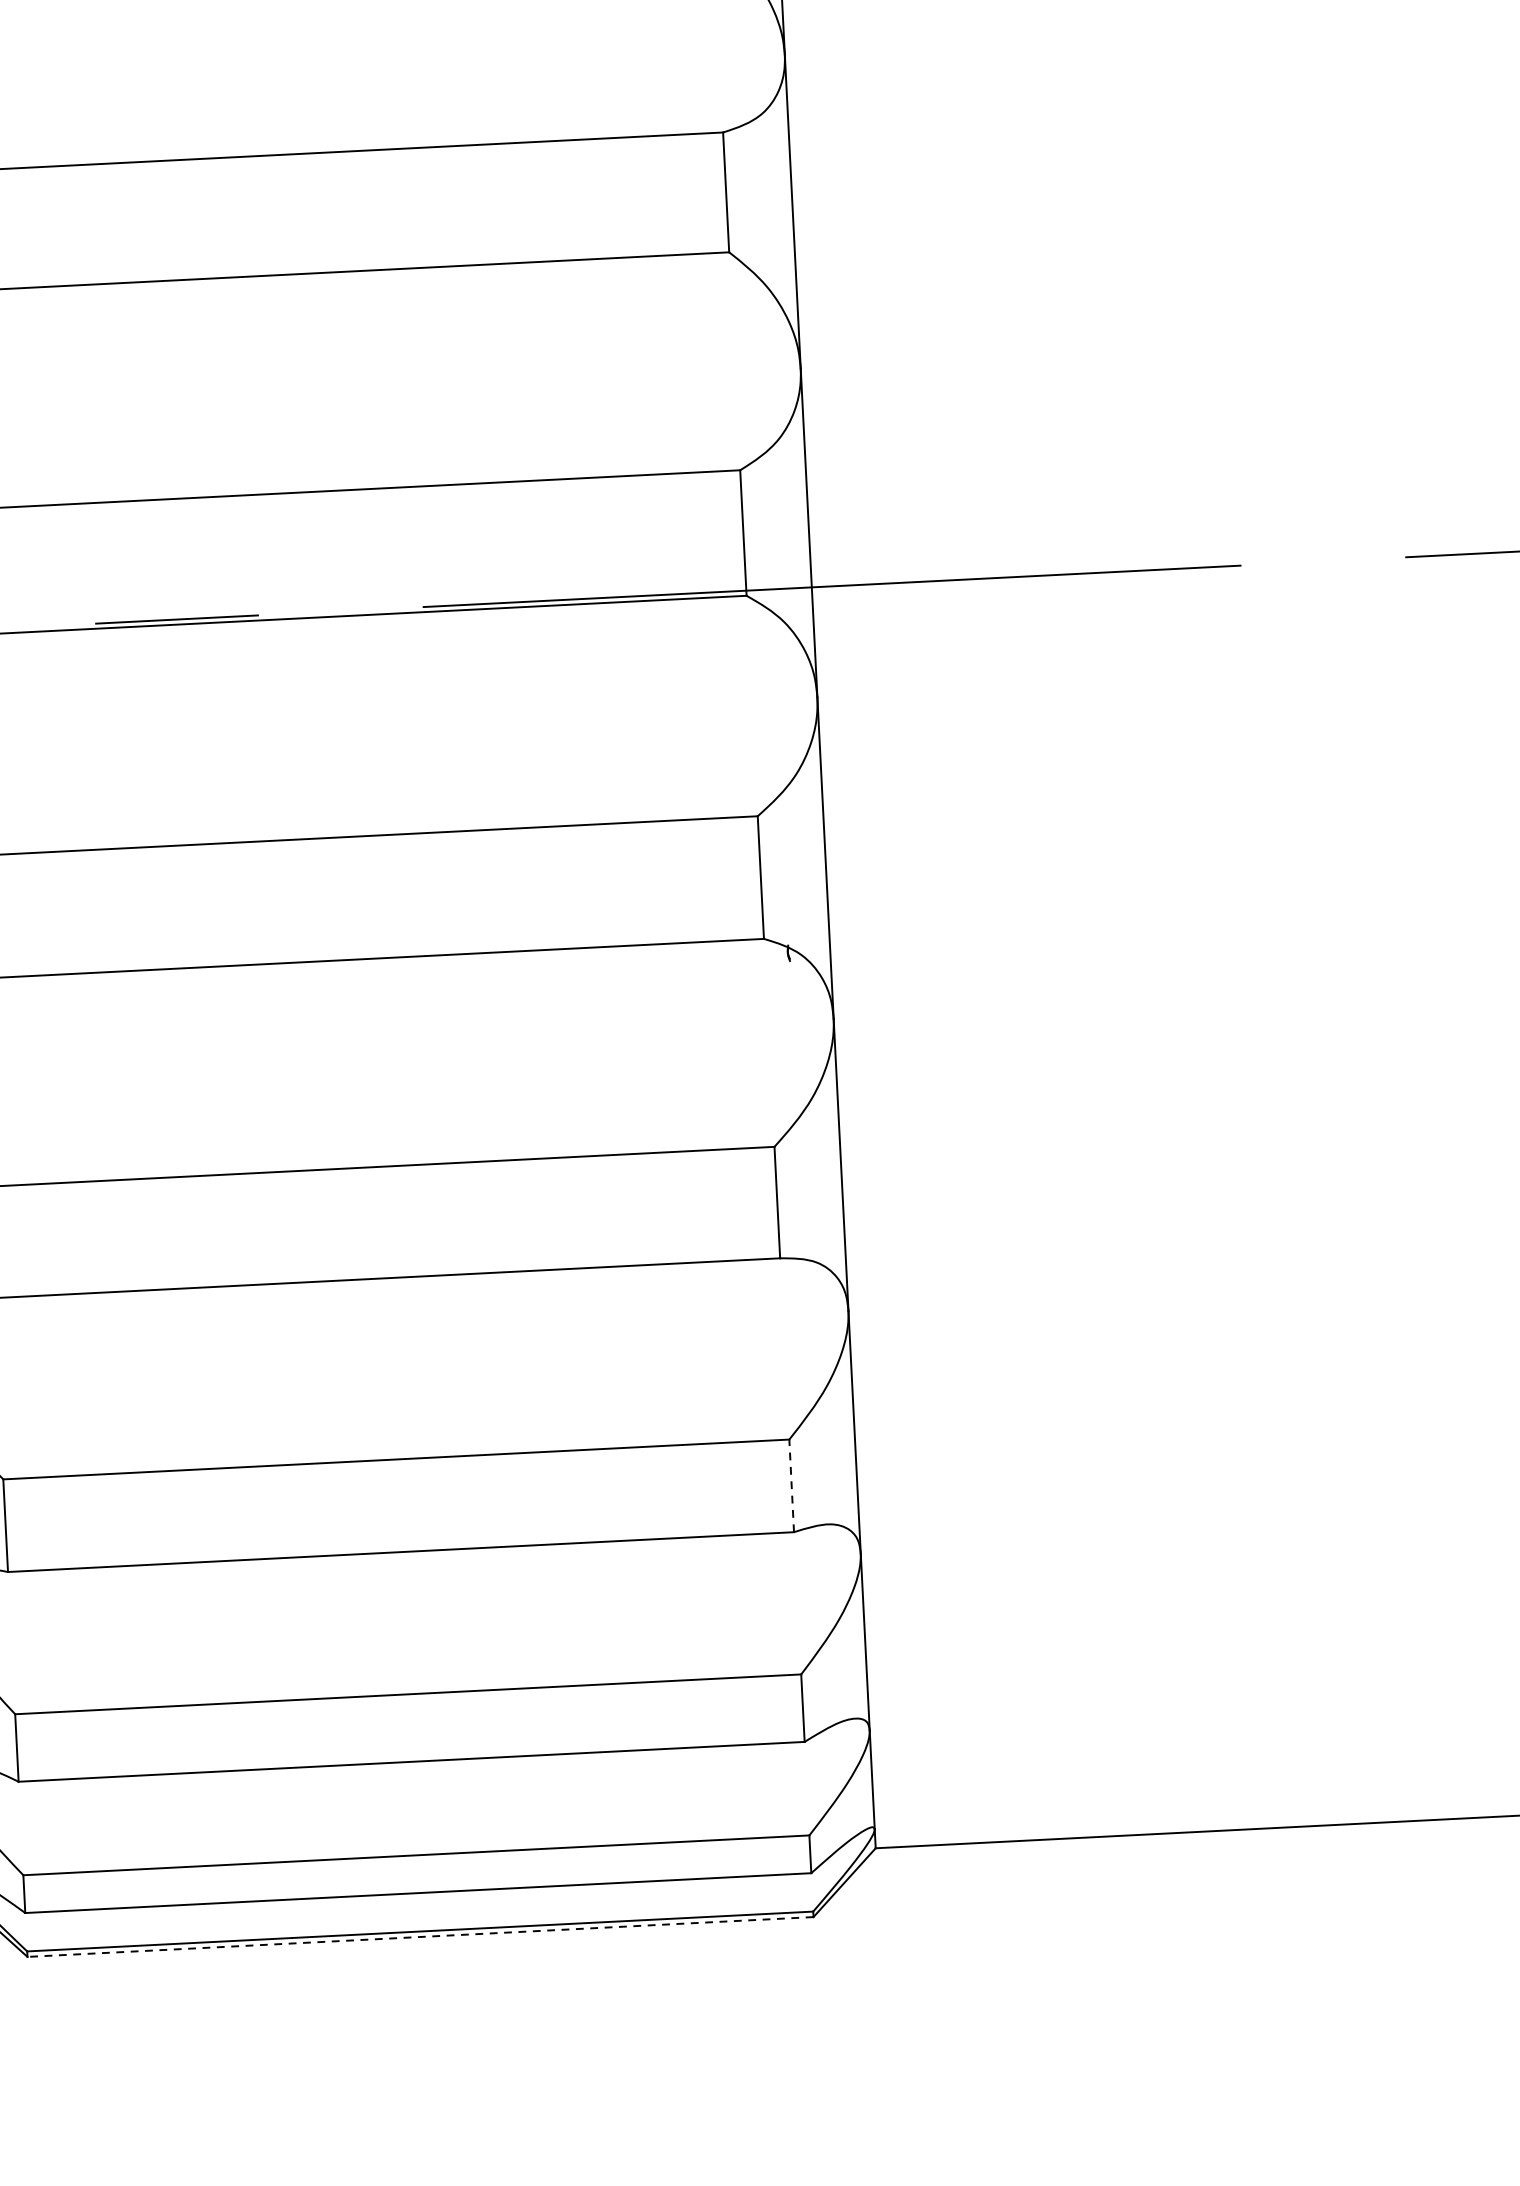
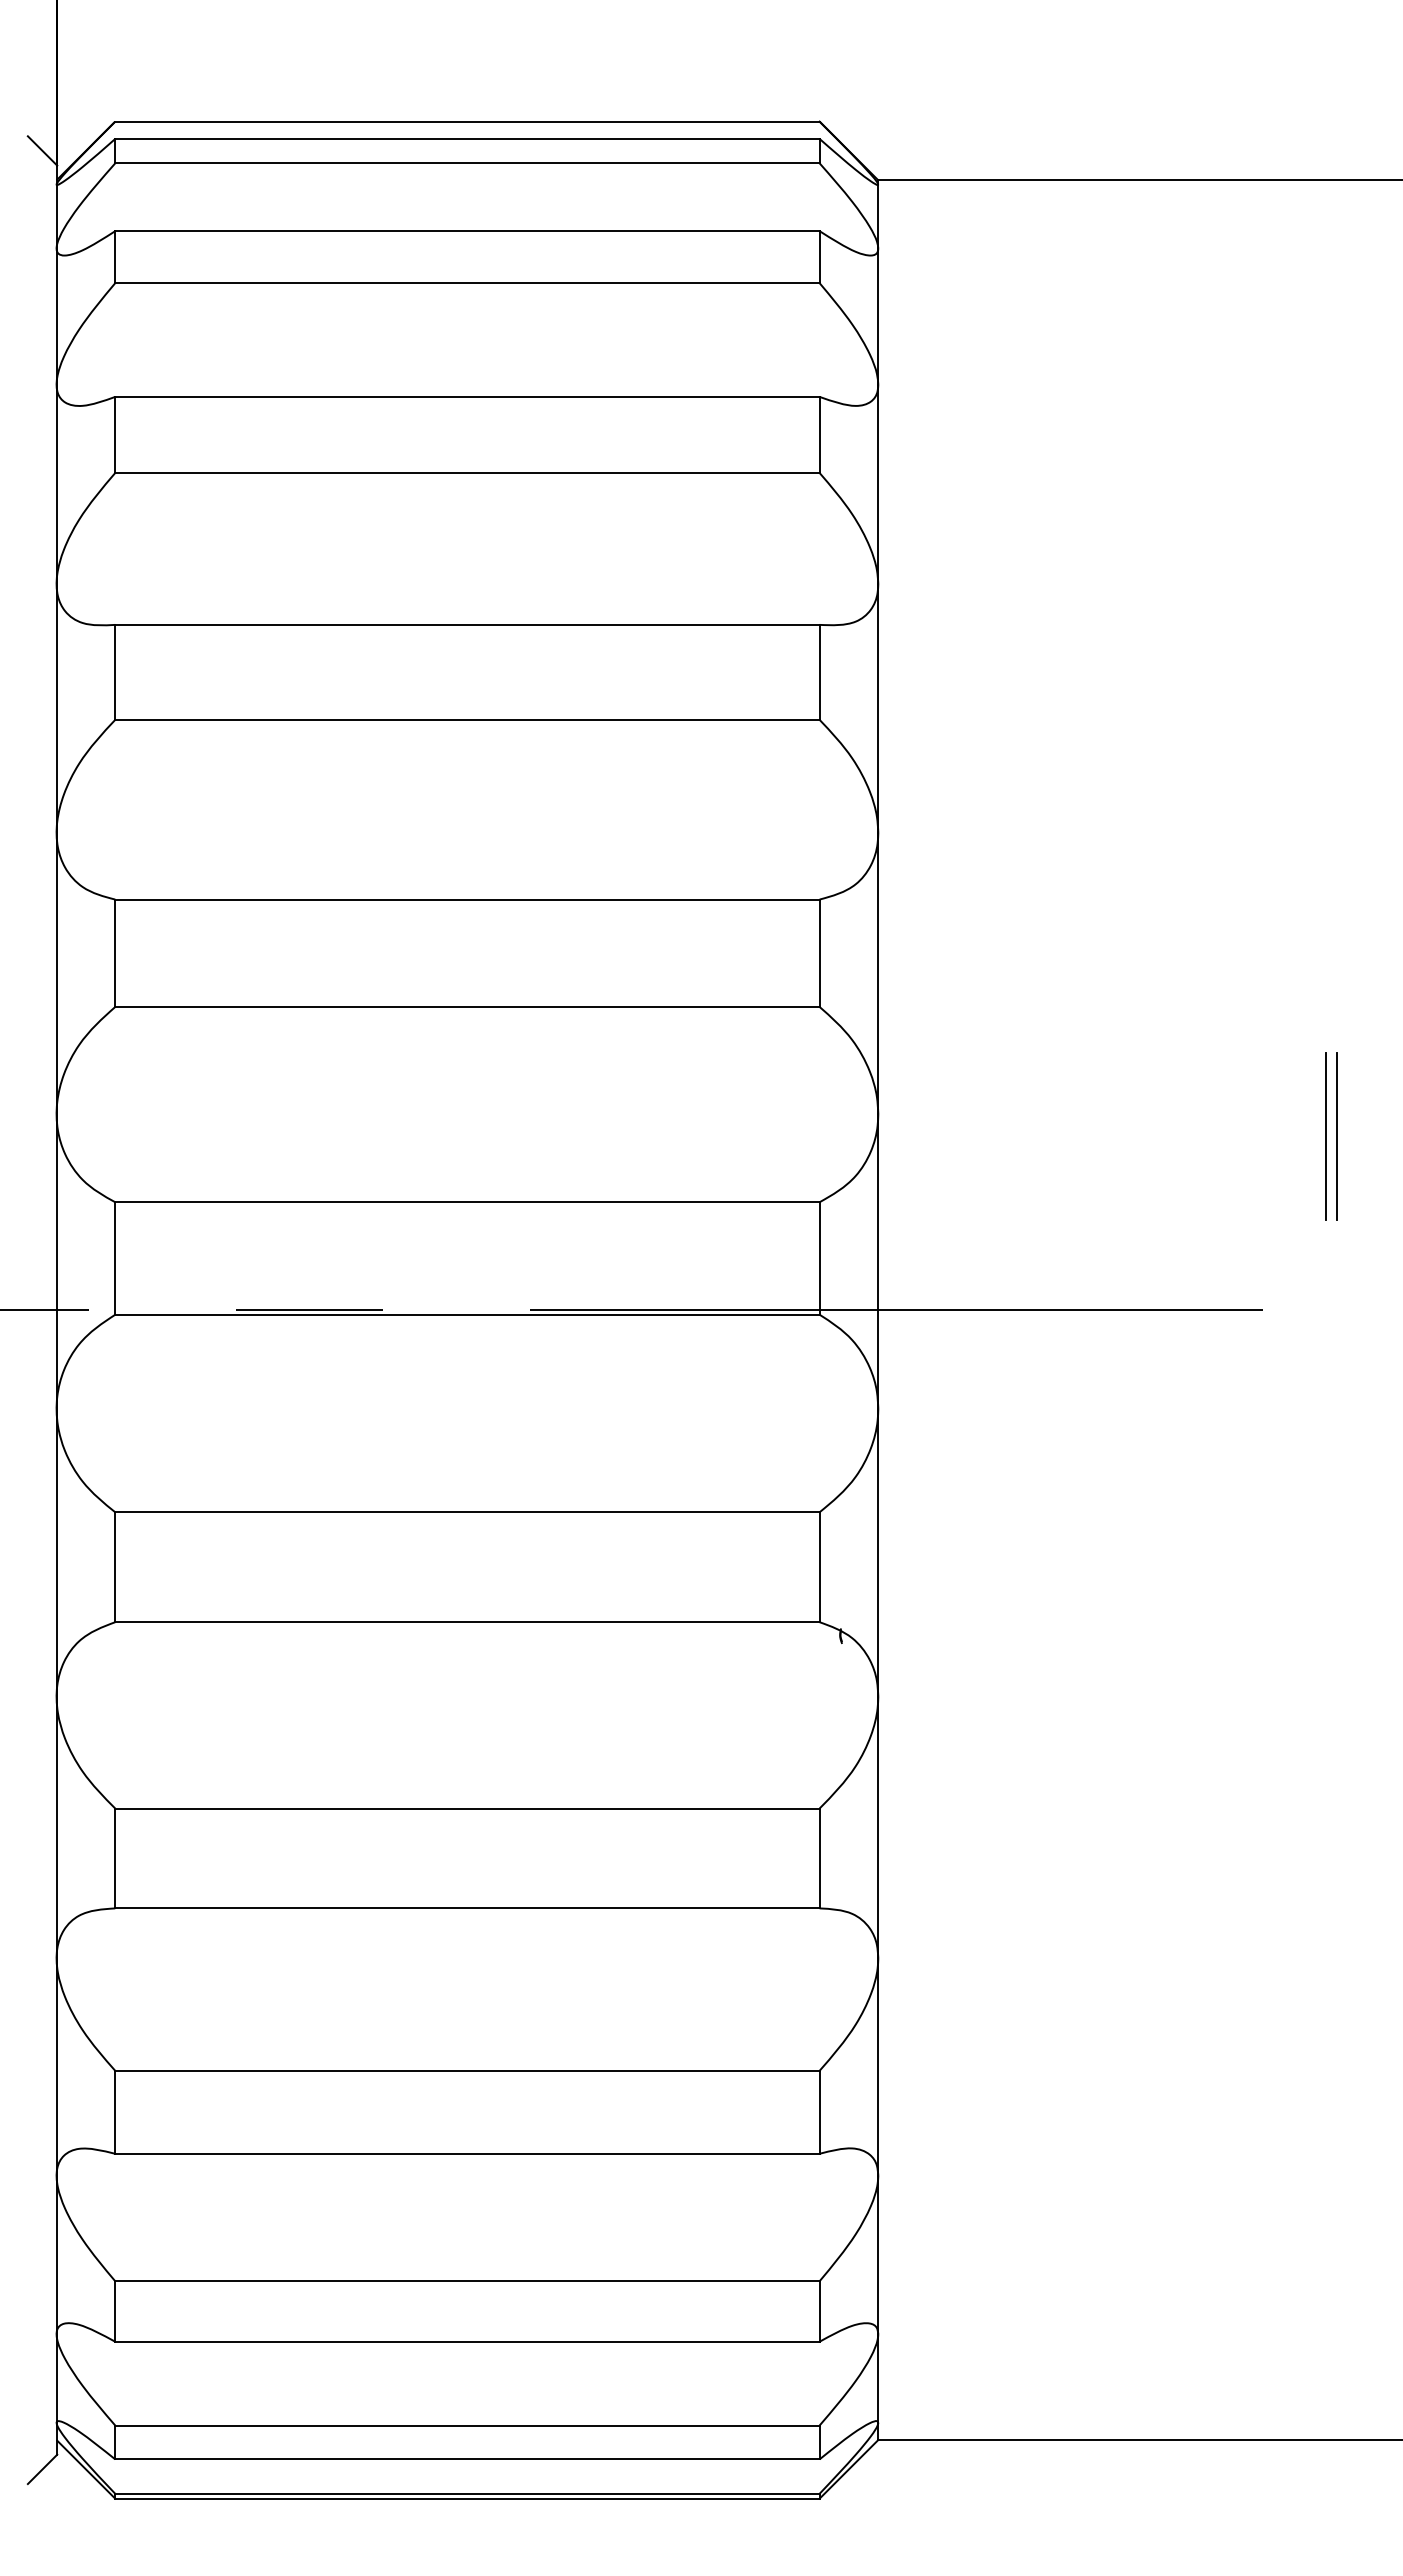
line: (1314, 367) -> (1337, 1136), added
line: (1301, 368) -> (1325, 1136), added
line: (791, 1484) -> (819, 2111), dashed -> solid
line: (419, 1936) -> (466, 2498), dashed -> solid

